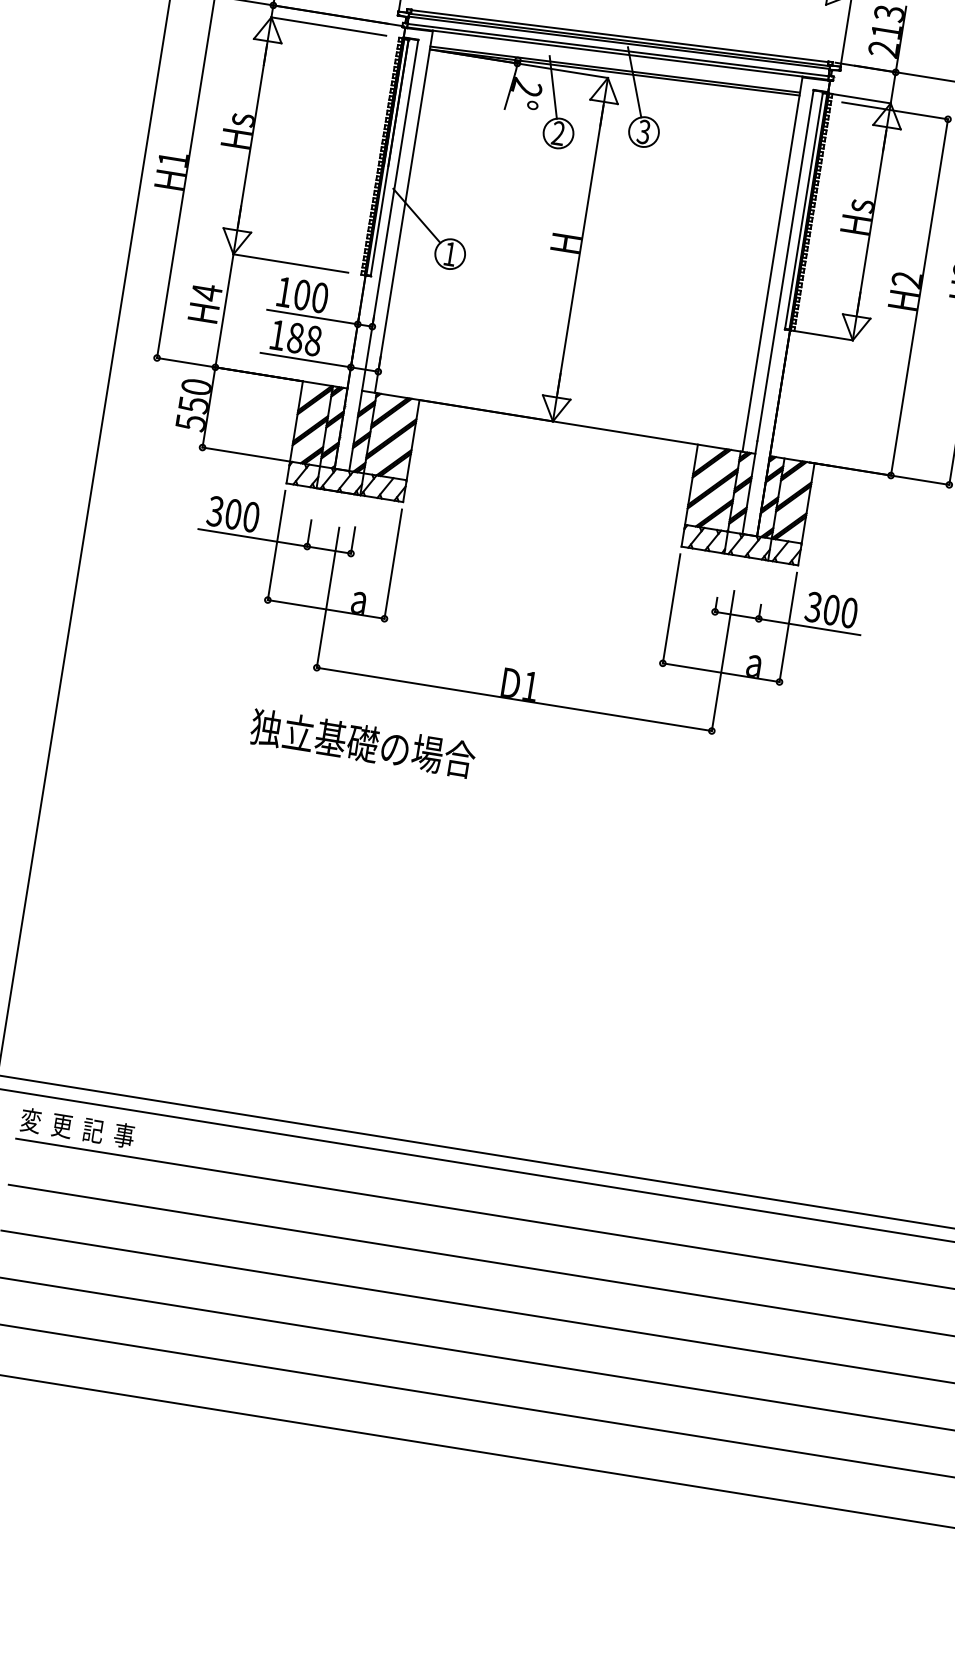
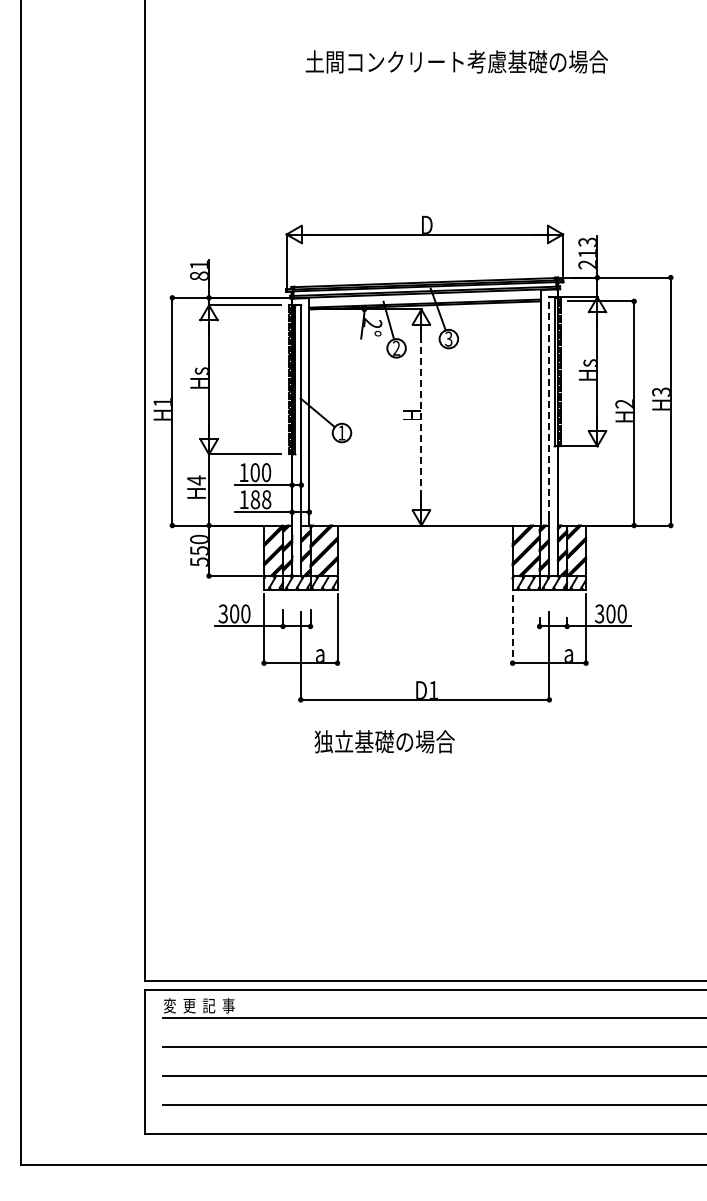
line: (580, 249) -> (421, 417), solid -> dashed
line: (785, 264) -> (548, 406), solid -> dashed
line: (671, 609) -> (512, 629), solid -> dashed
text: (362, 742) -> (384, 741), moved

